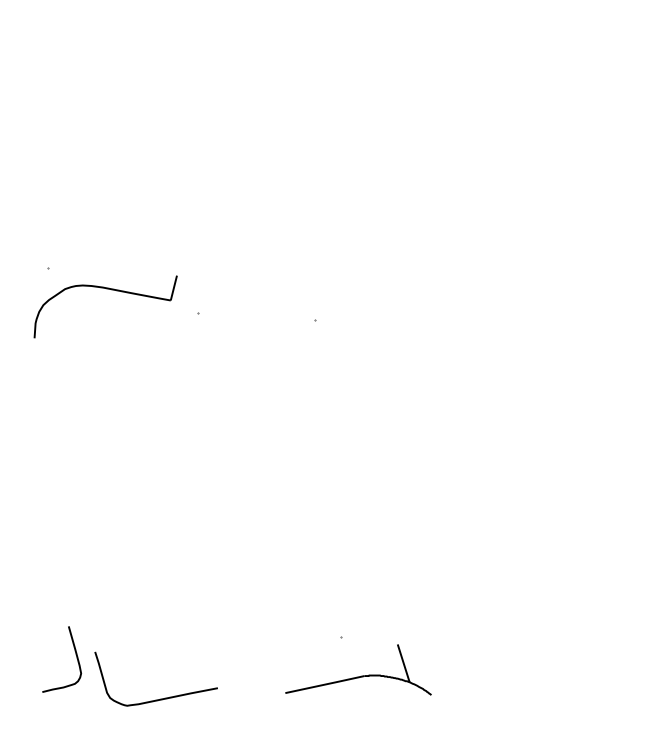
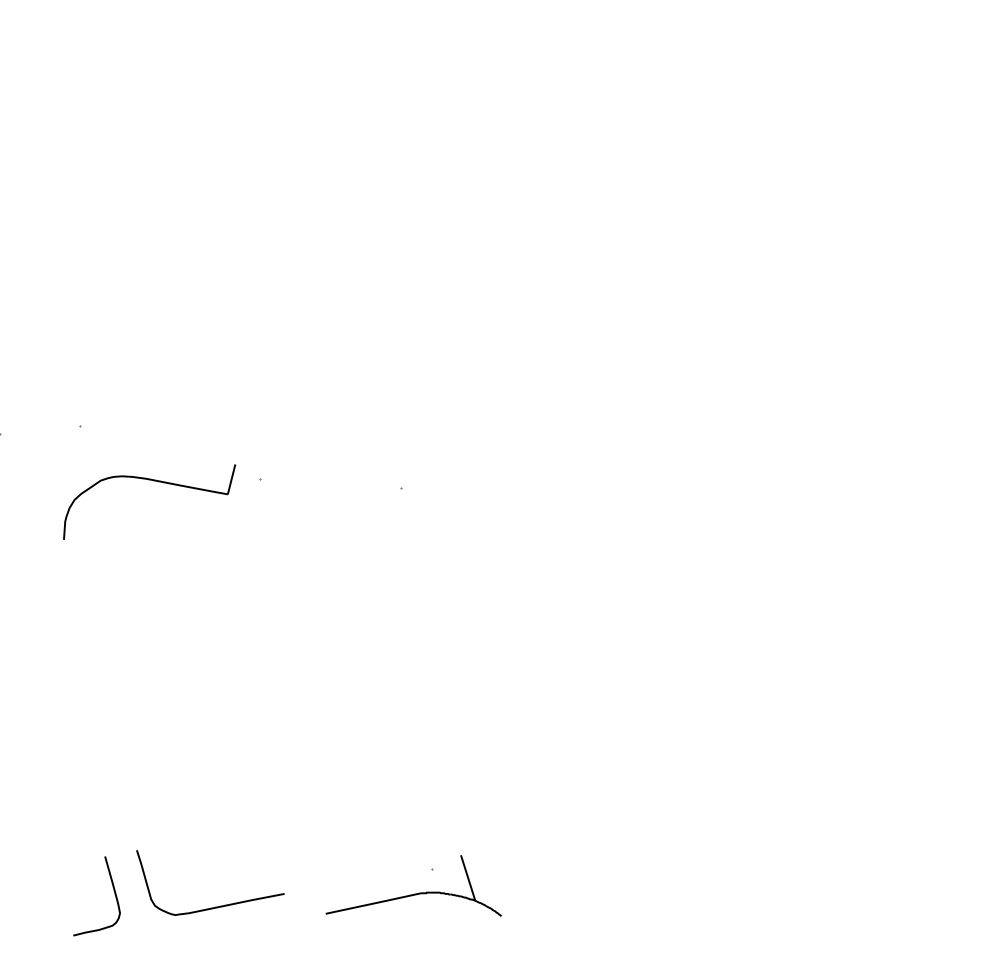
part: (108, 289) -> (153, 481), moved
part: (359, 676) -> (414, 893), moved
curve: (160, 698) -> (215, 906), moved

